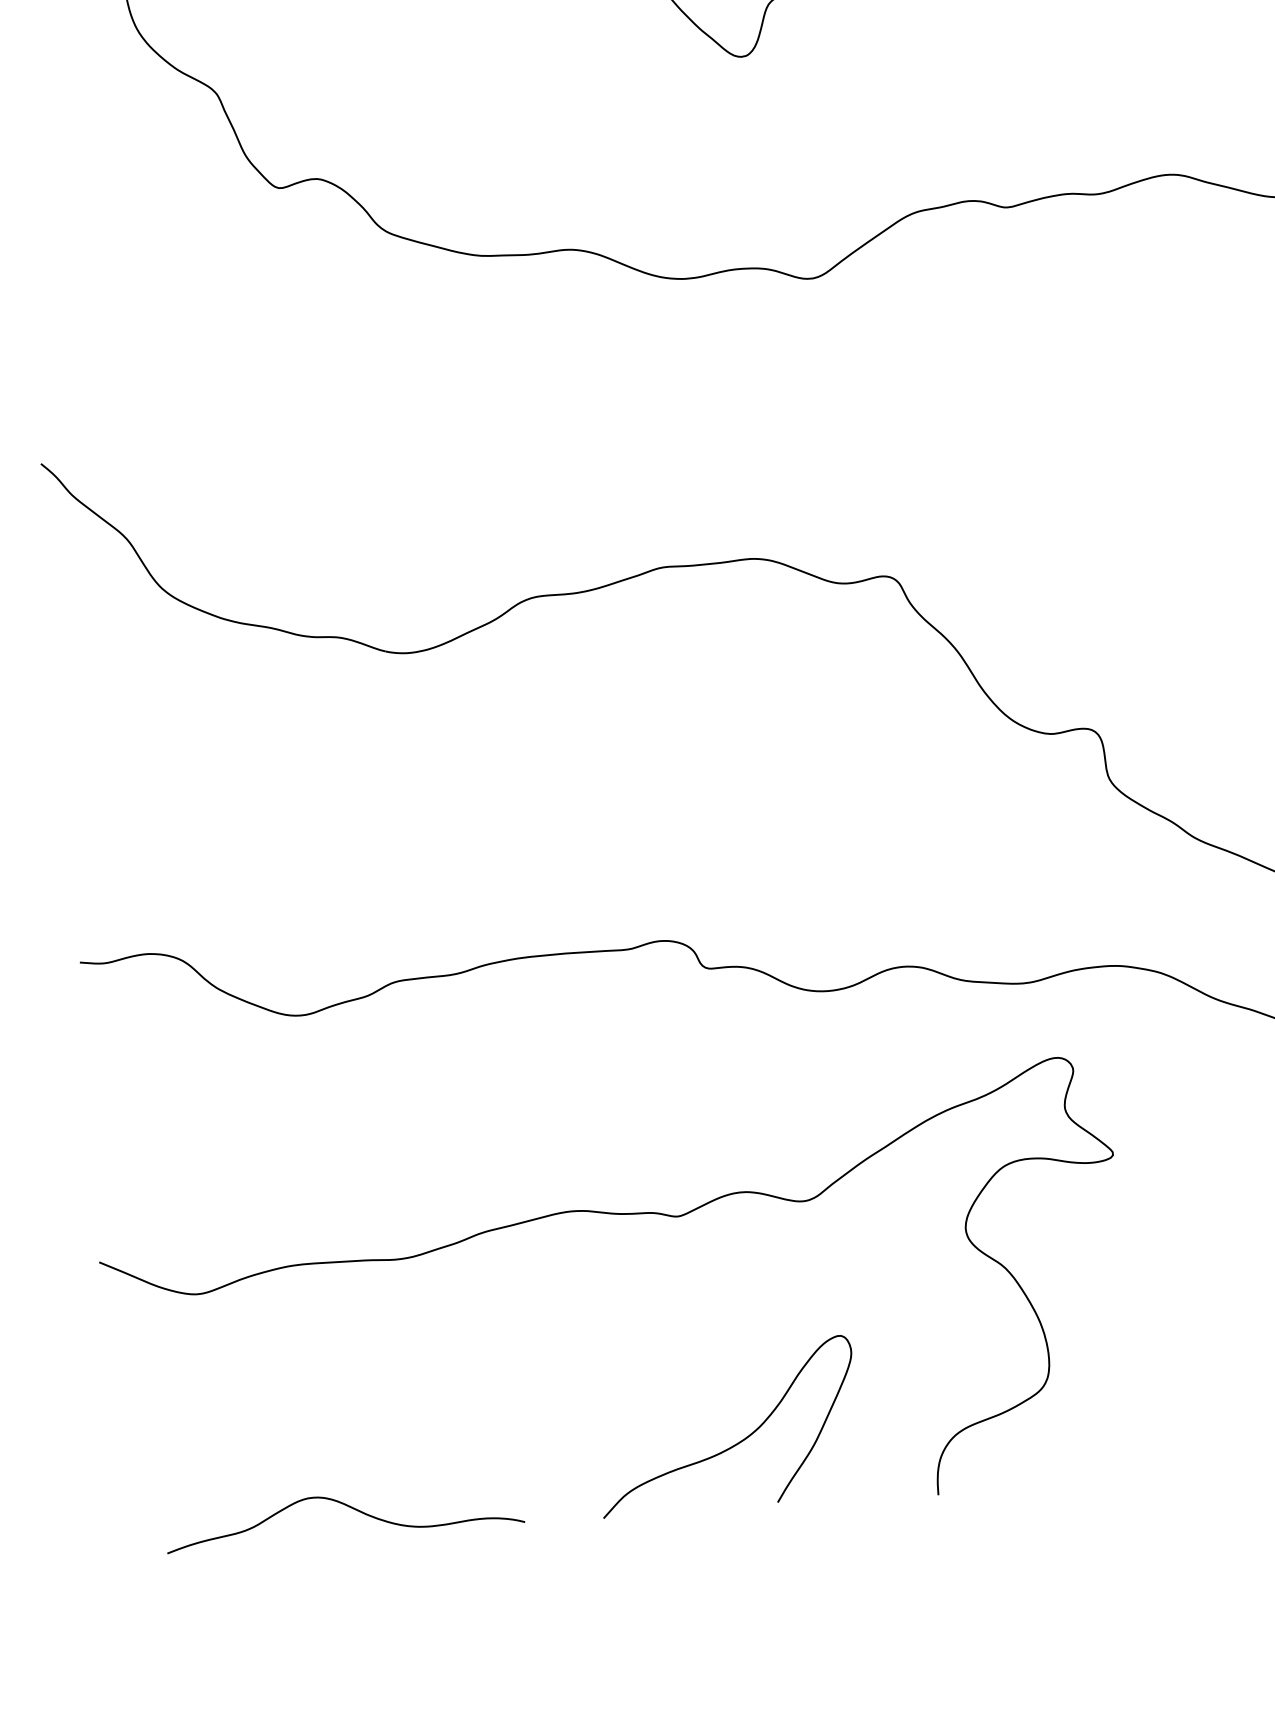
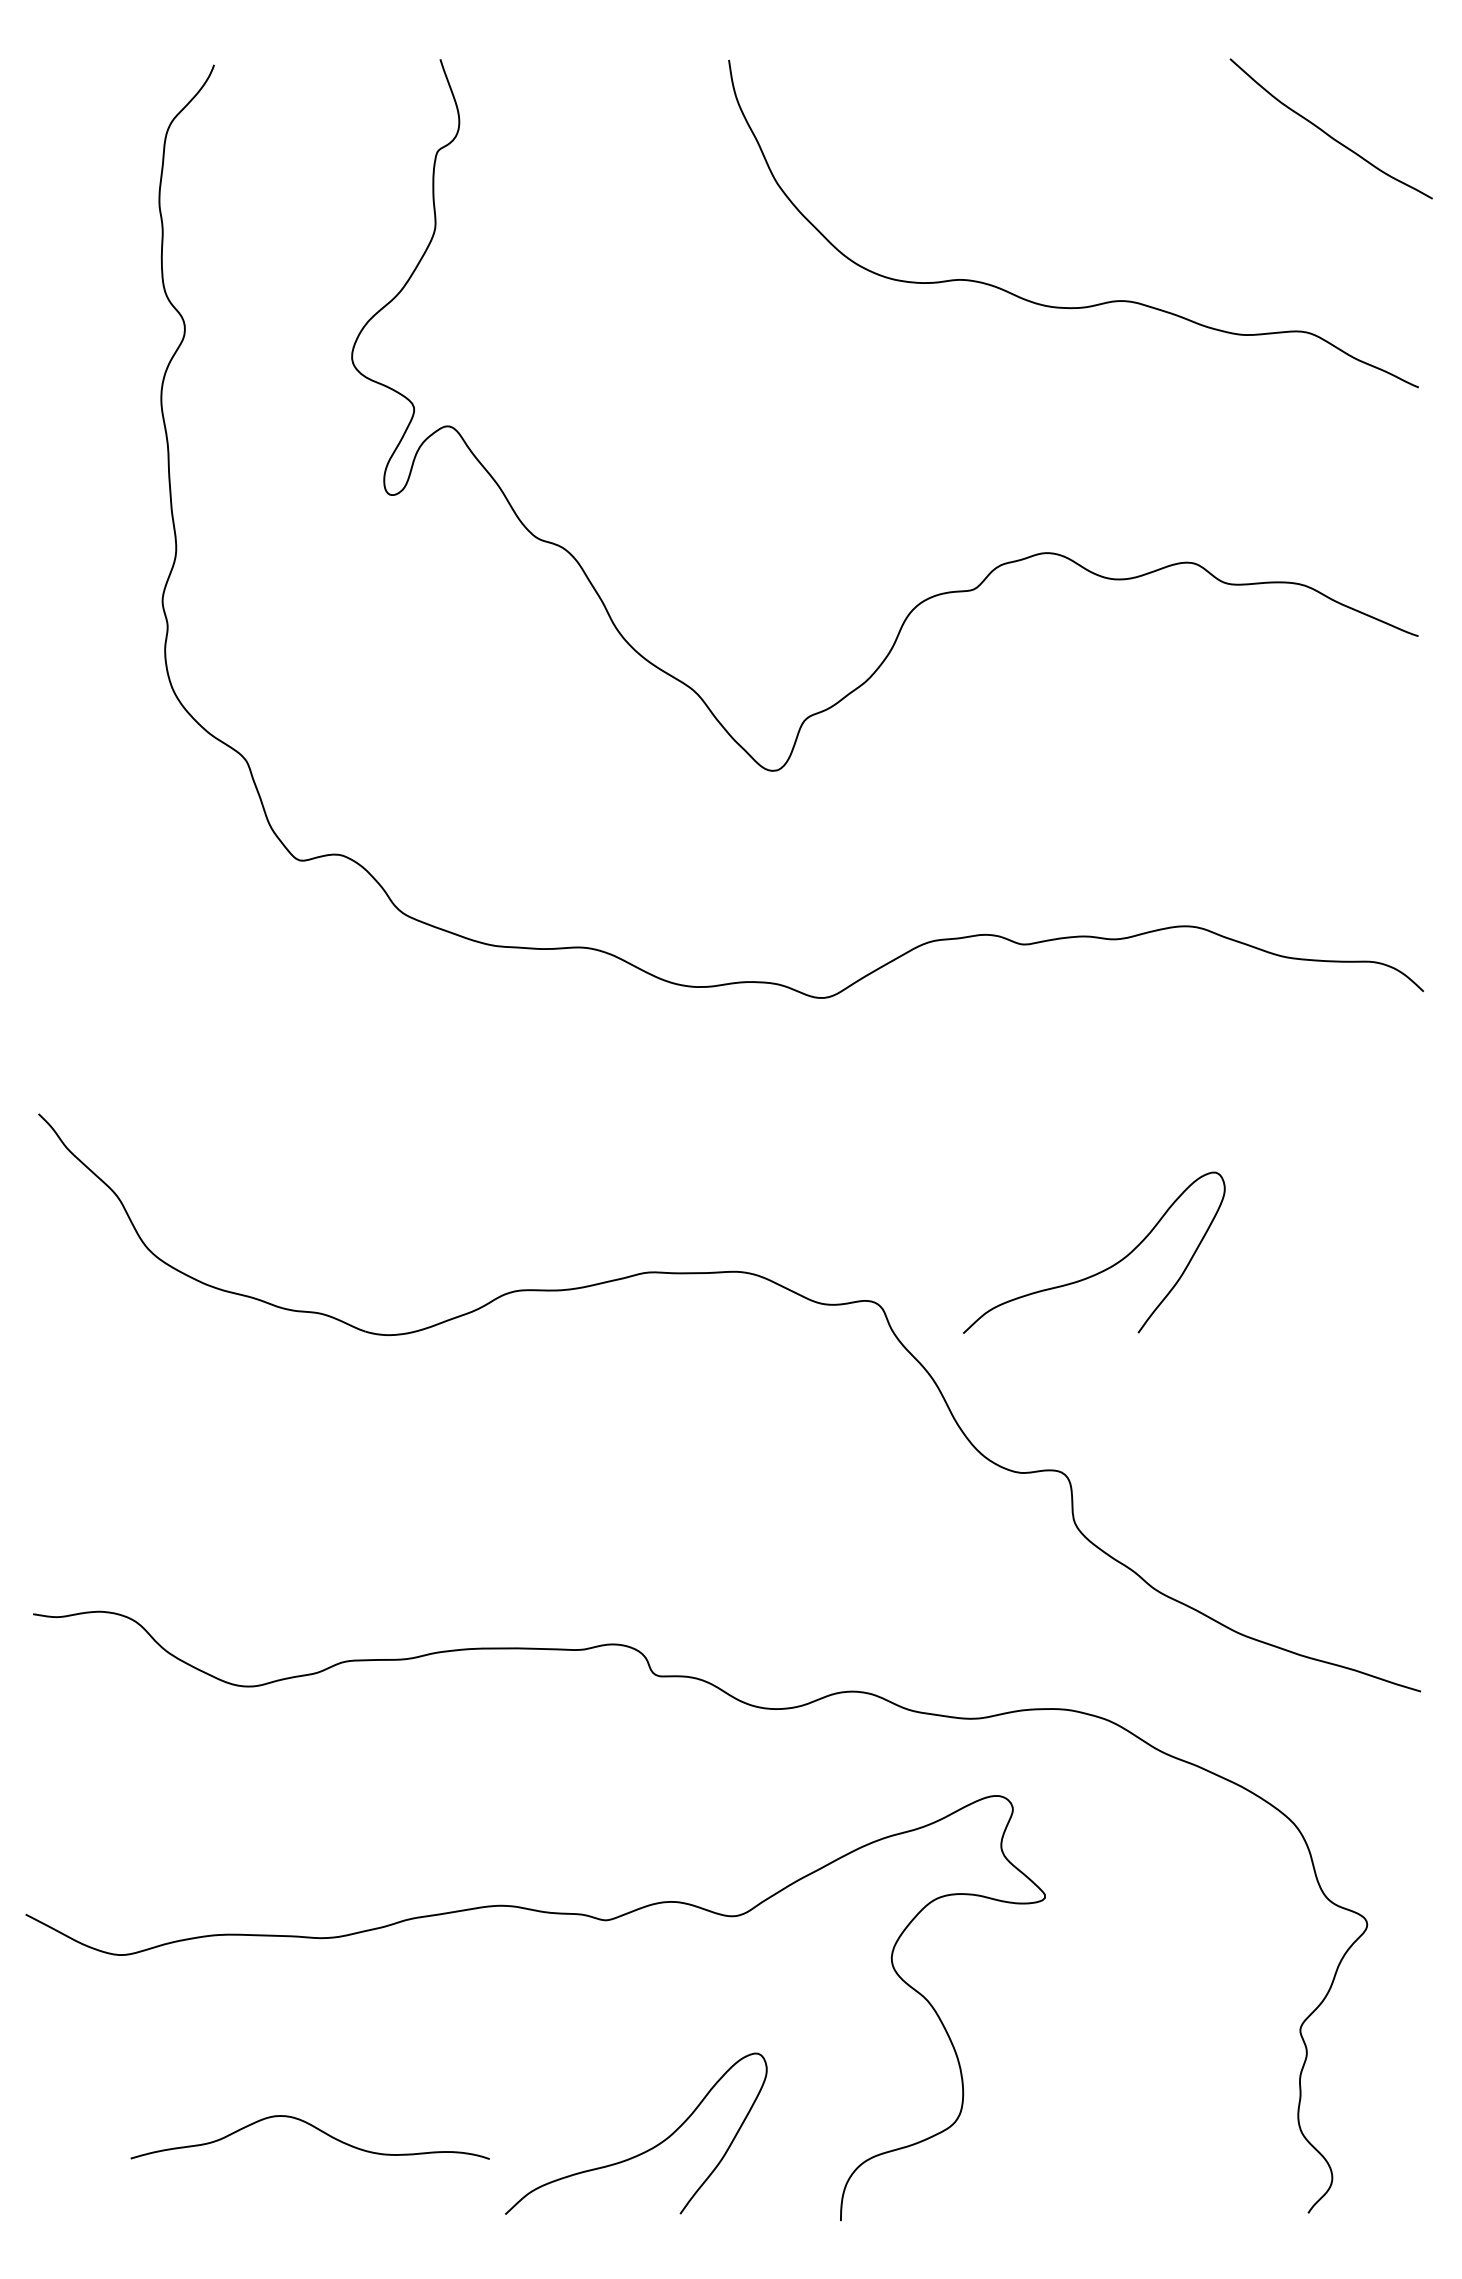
curve: (1111, 526) -> (1099, 1271), added
curve: (349, 1508) -> (316, 2129), moved

